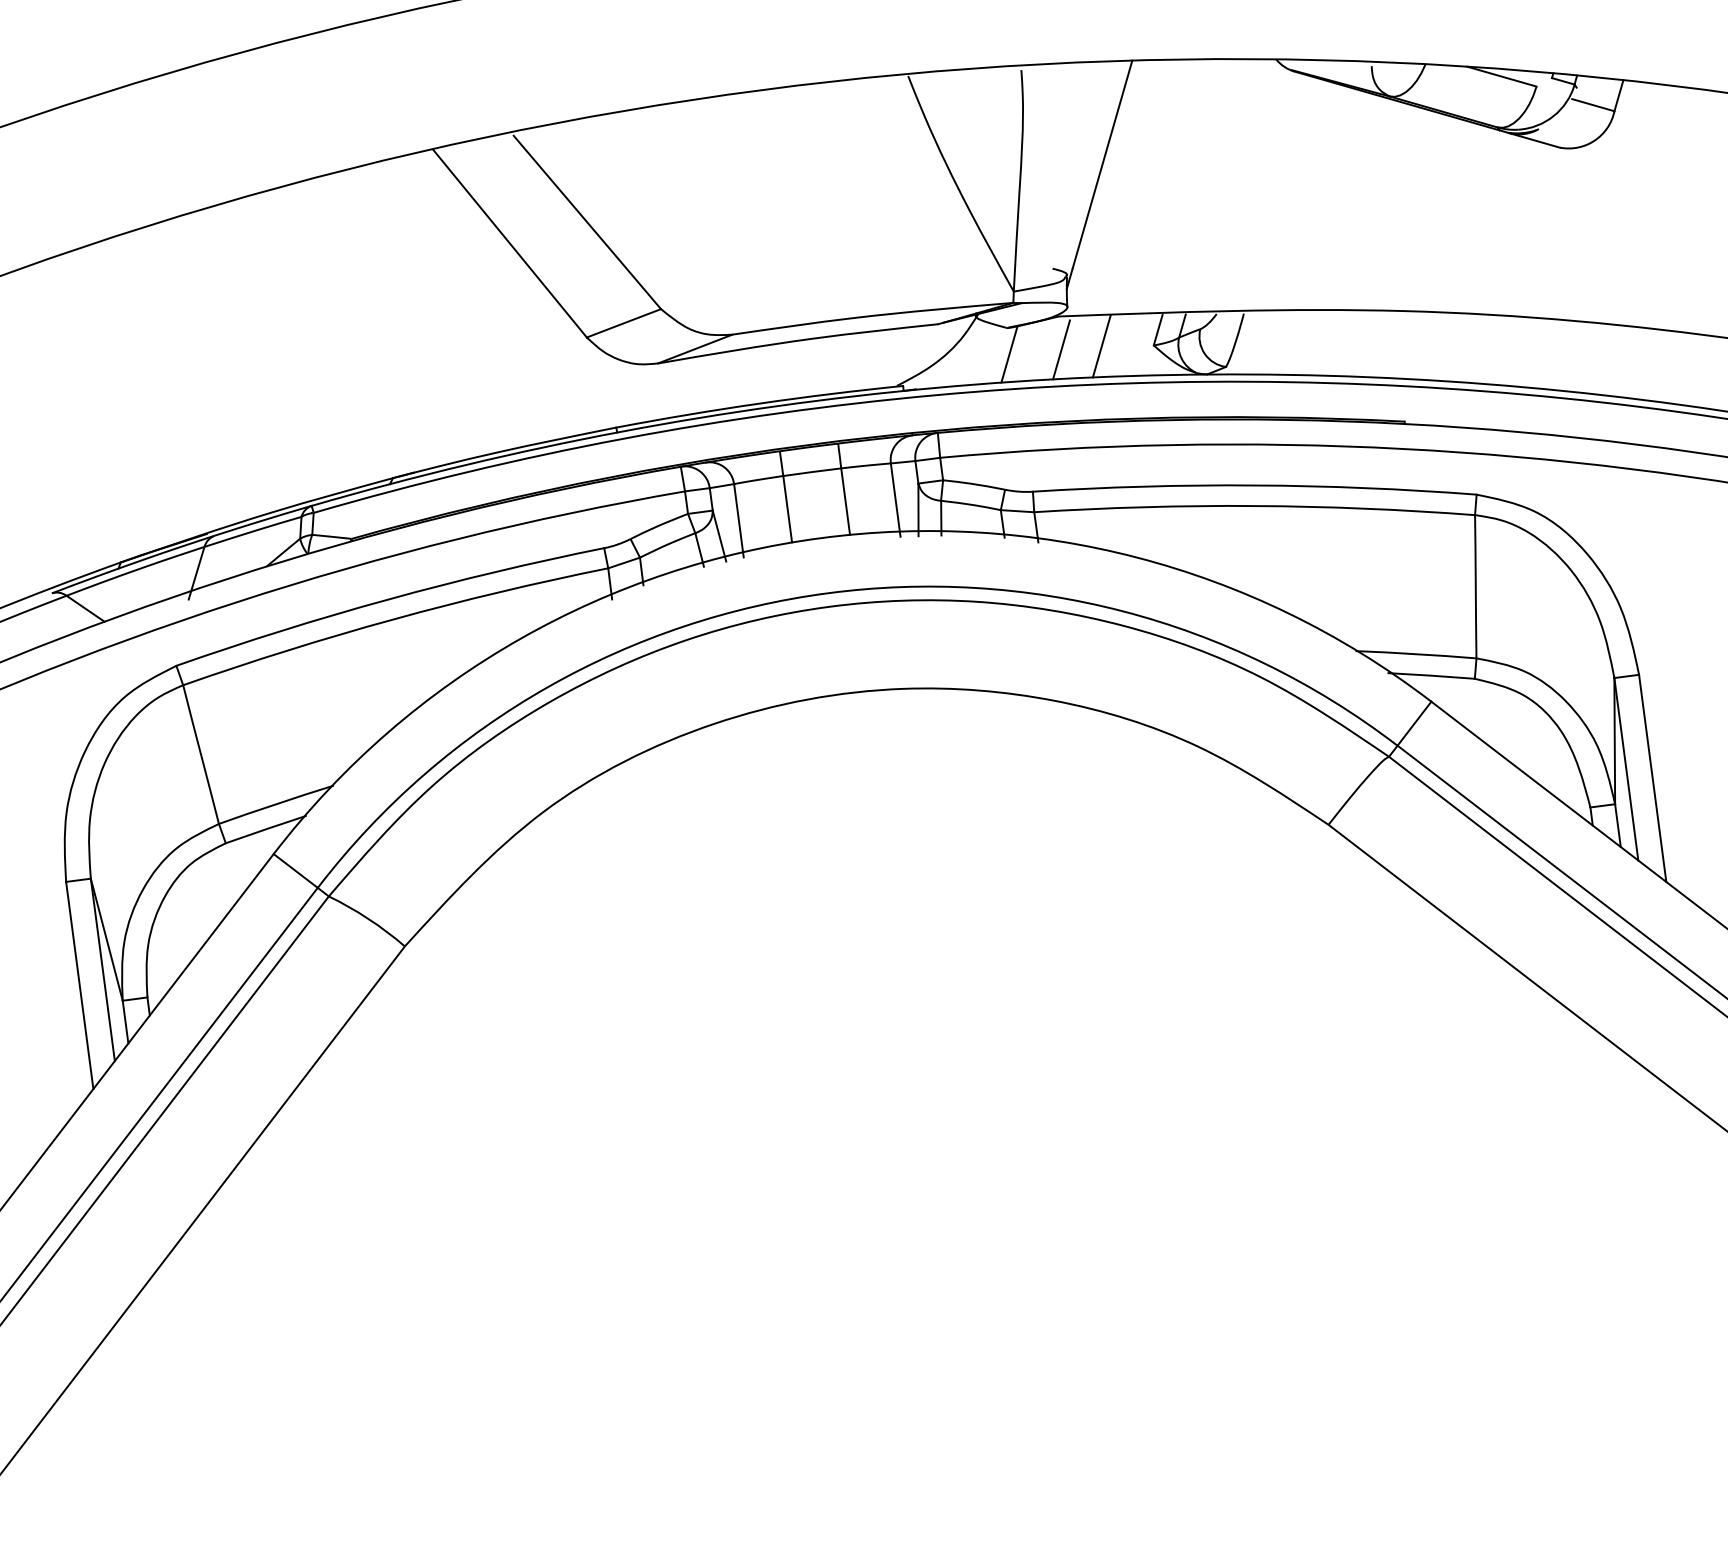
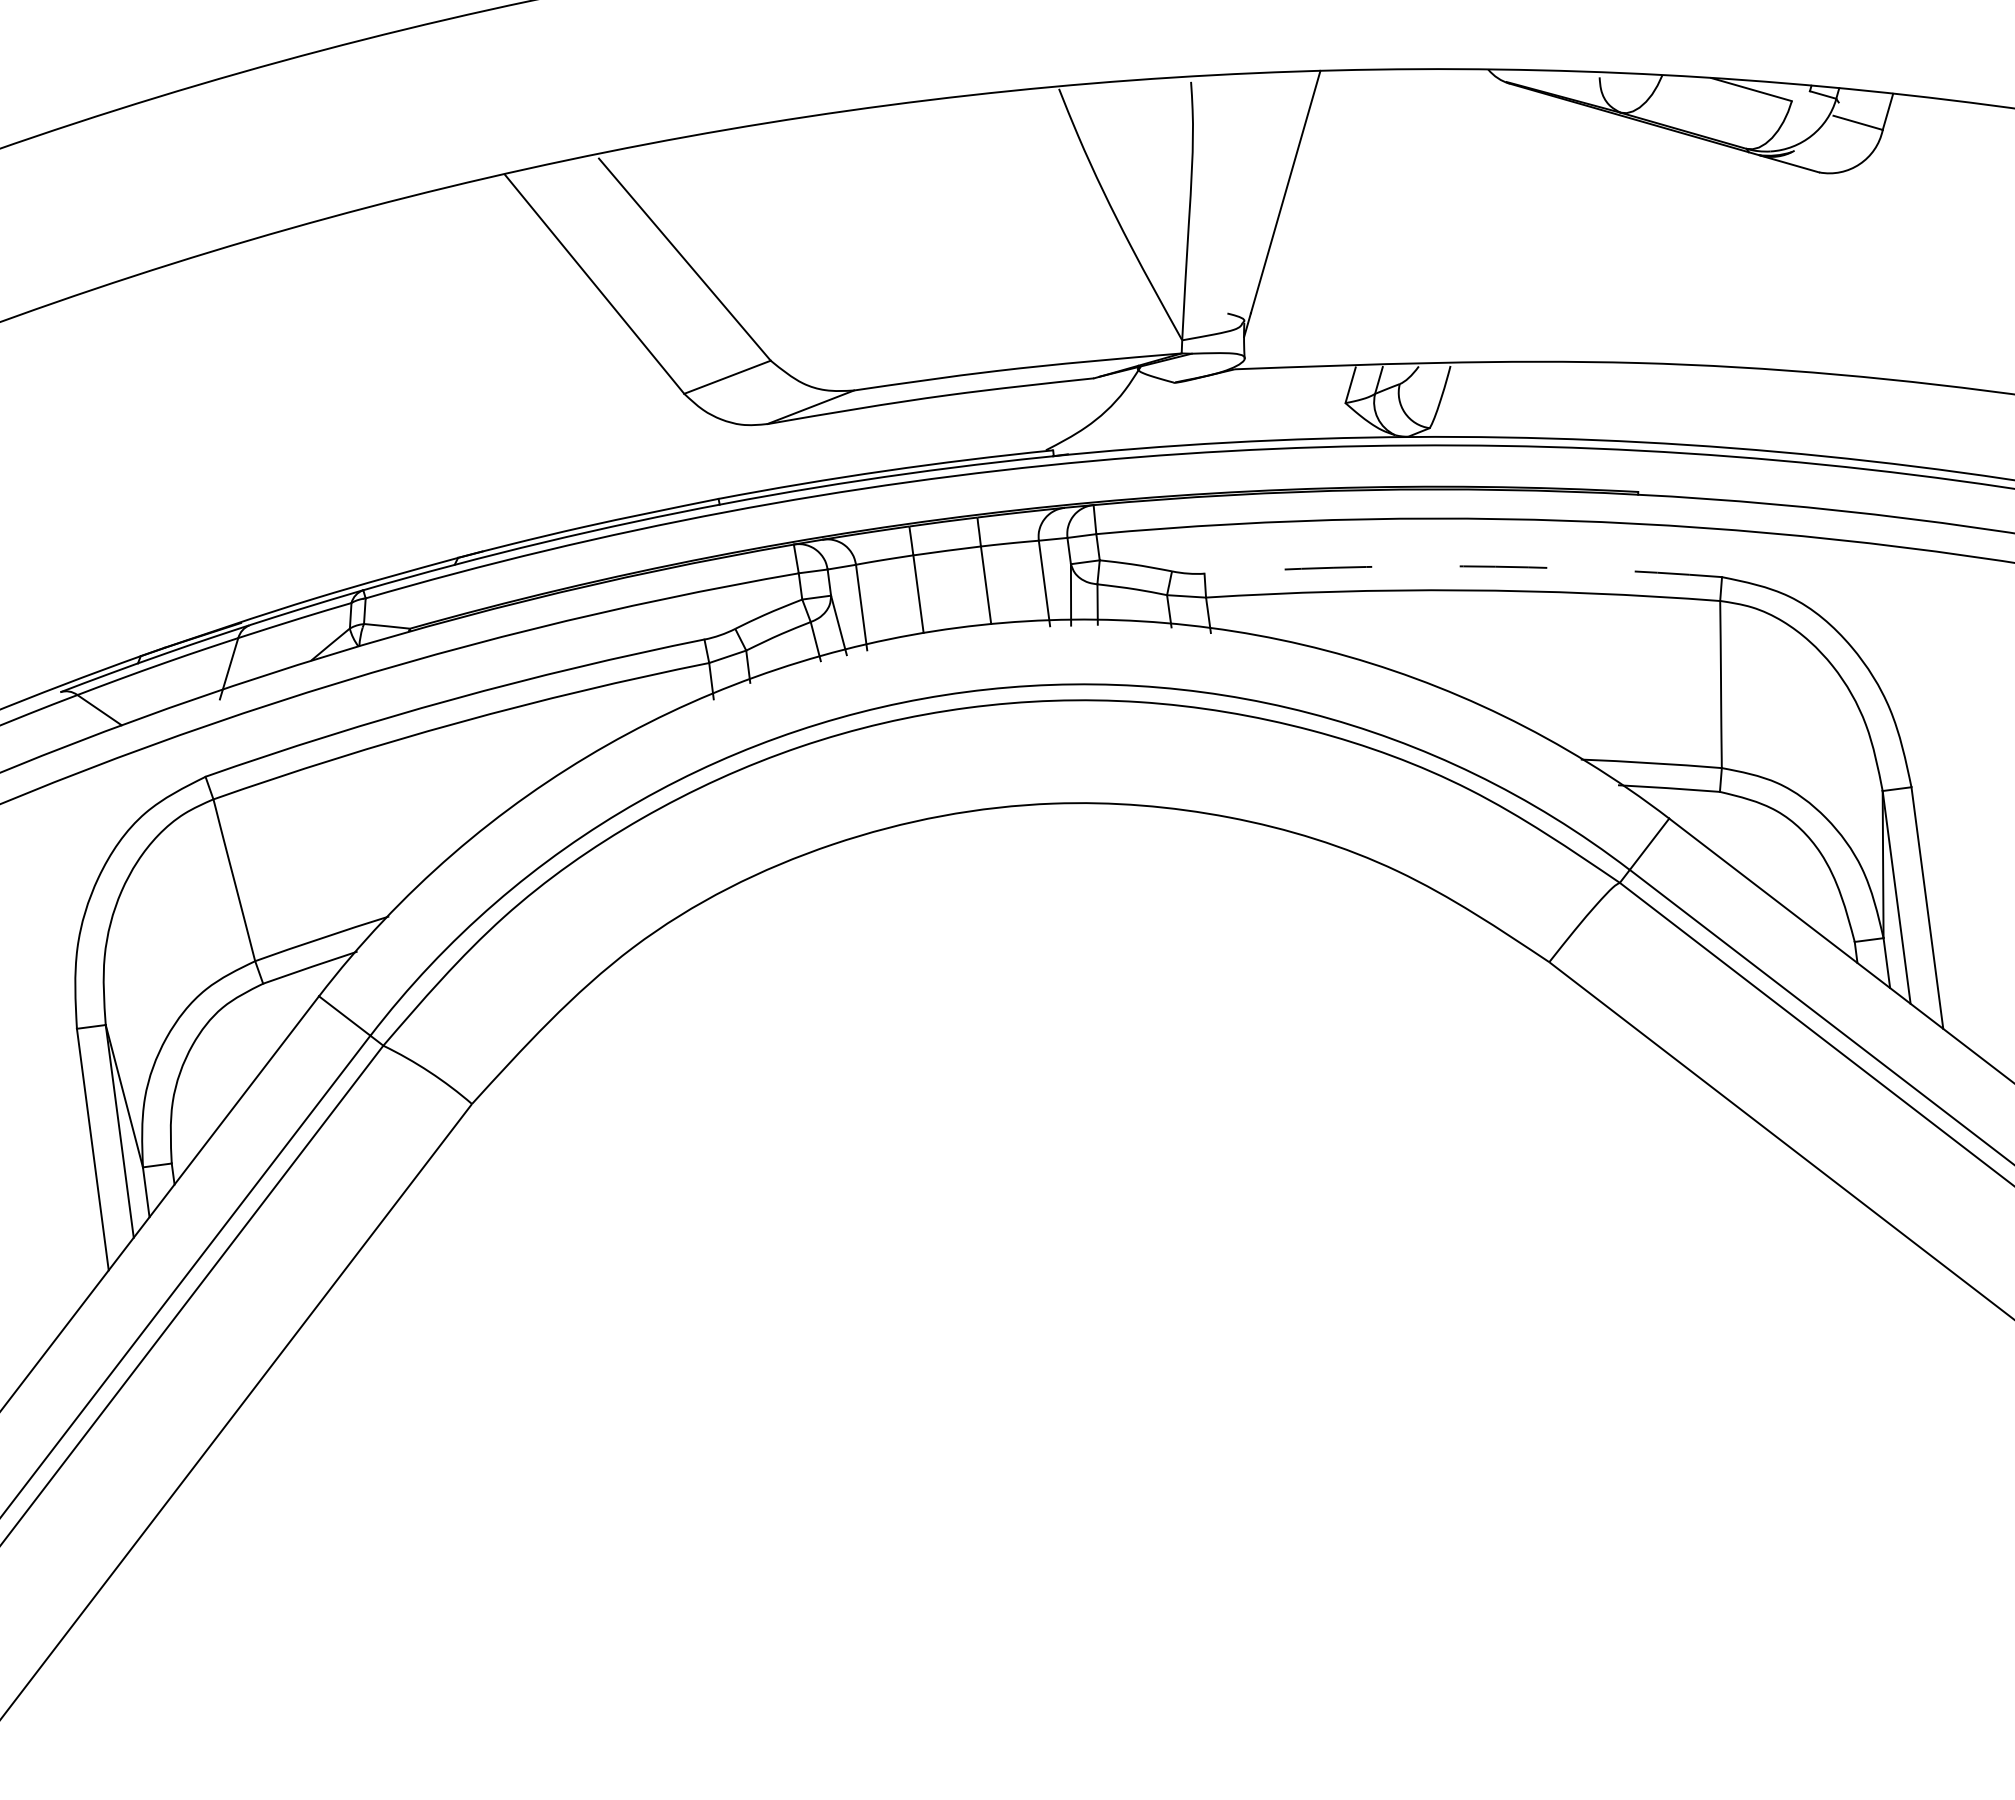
line: (1101, 346) -> (1284, 404), removed
line: (1061, 349) -> (1237, 407), removed
line: (1008, 354) -> (1176, 413), removed
arc: (1254, 485) -> (1463, 566), solid -> dashed

